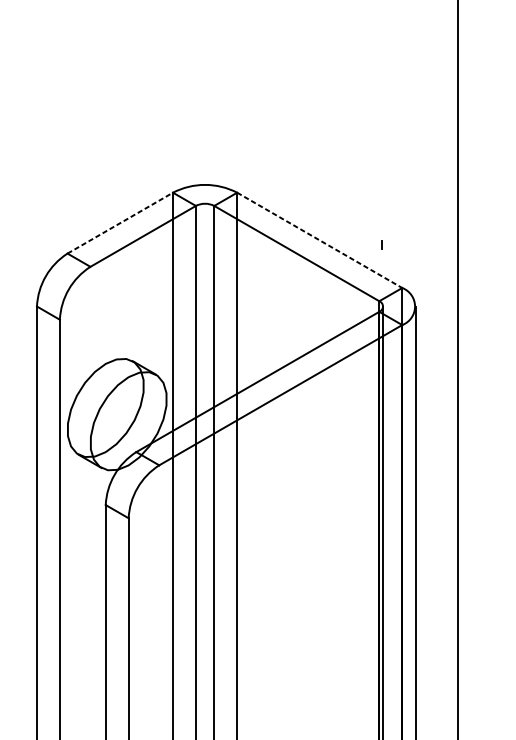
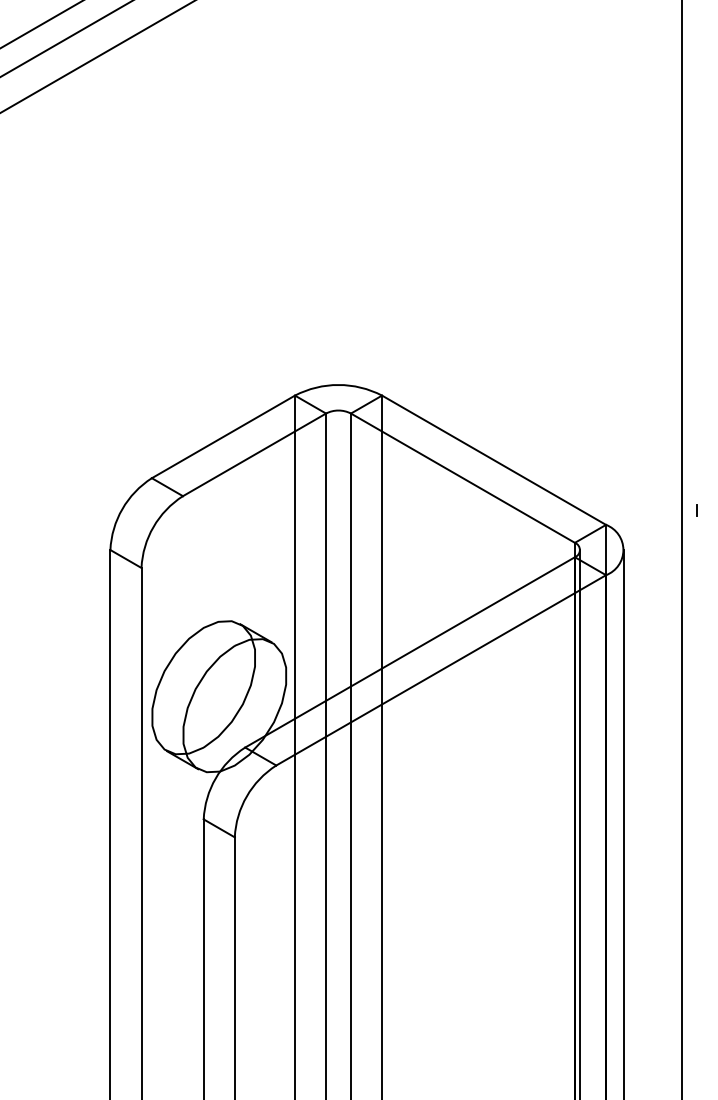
line: (120, 222) -> (223, 436), dashed -> solid
line: (320, 240) -> (494, 460), dashed -> solid
line: (381, 244) -> (696, 510), moved

